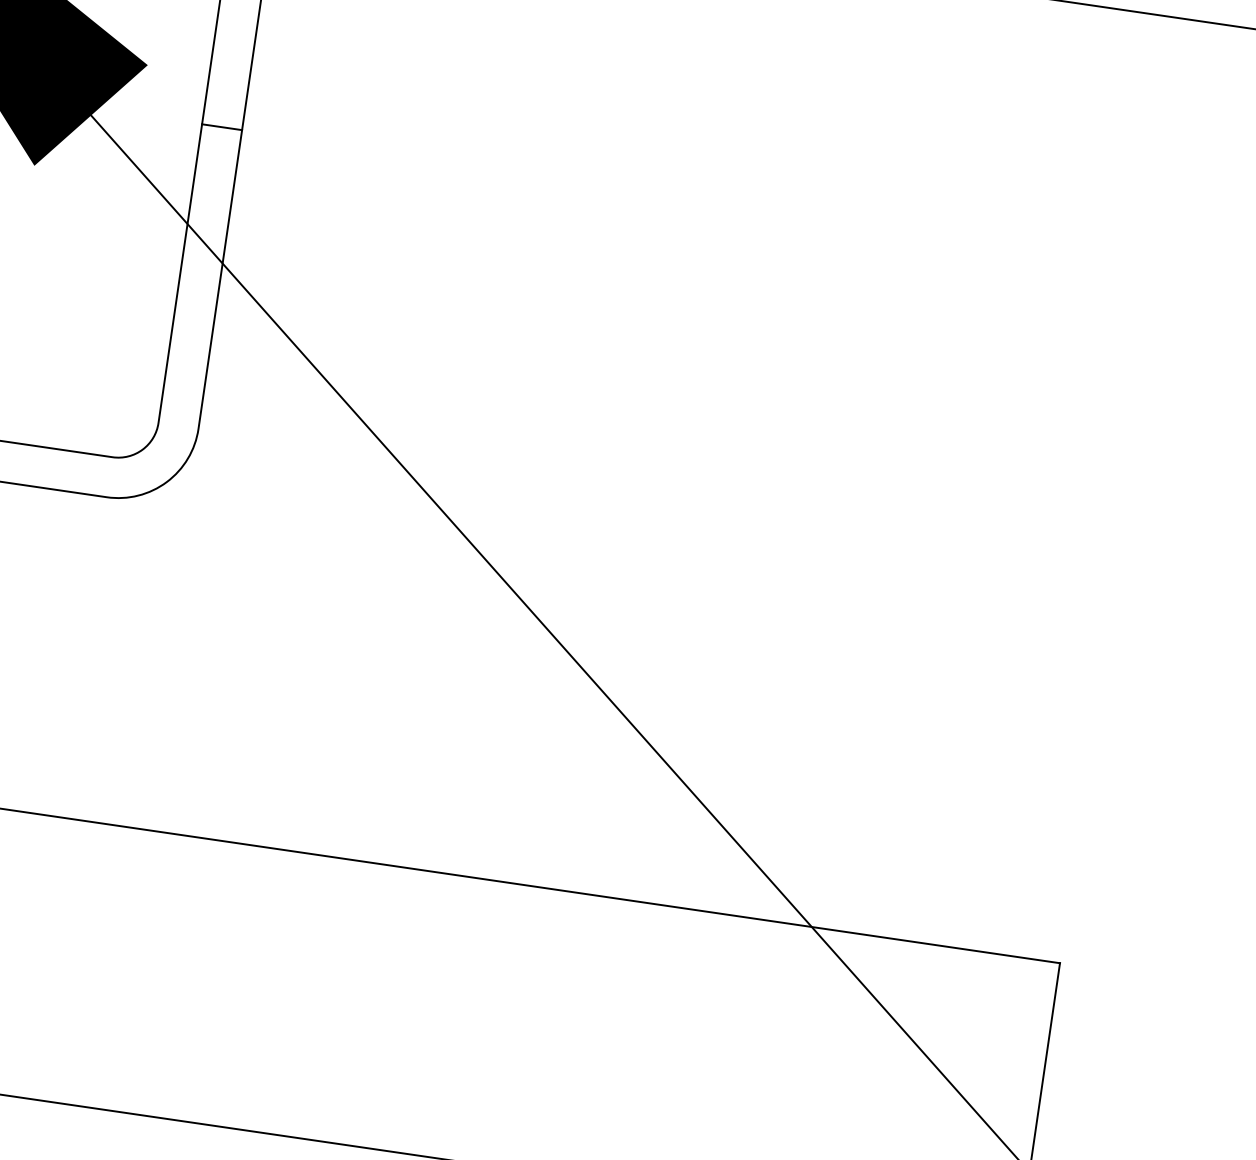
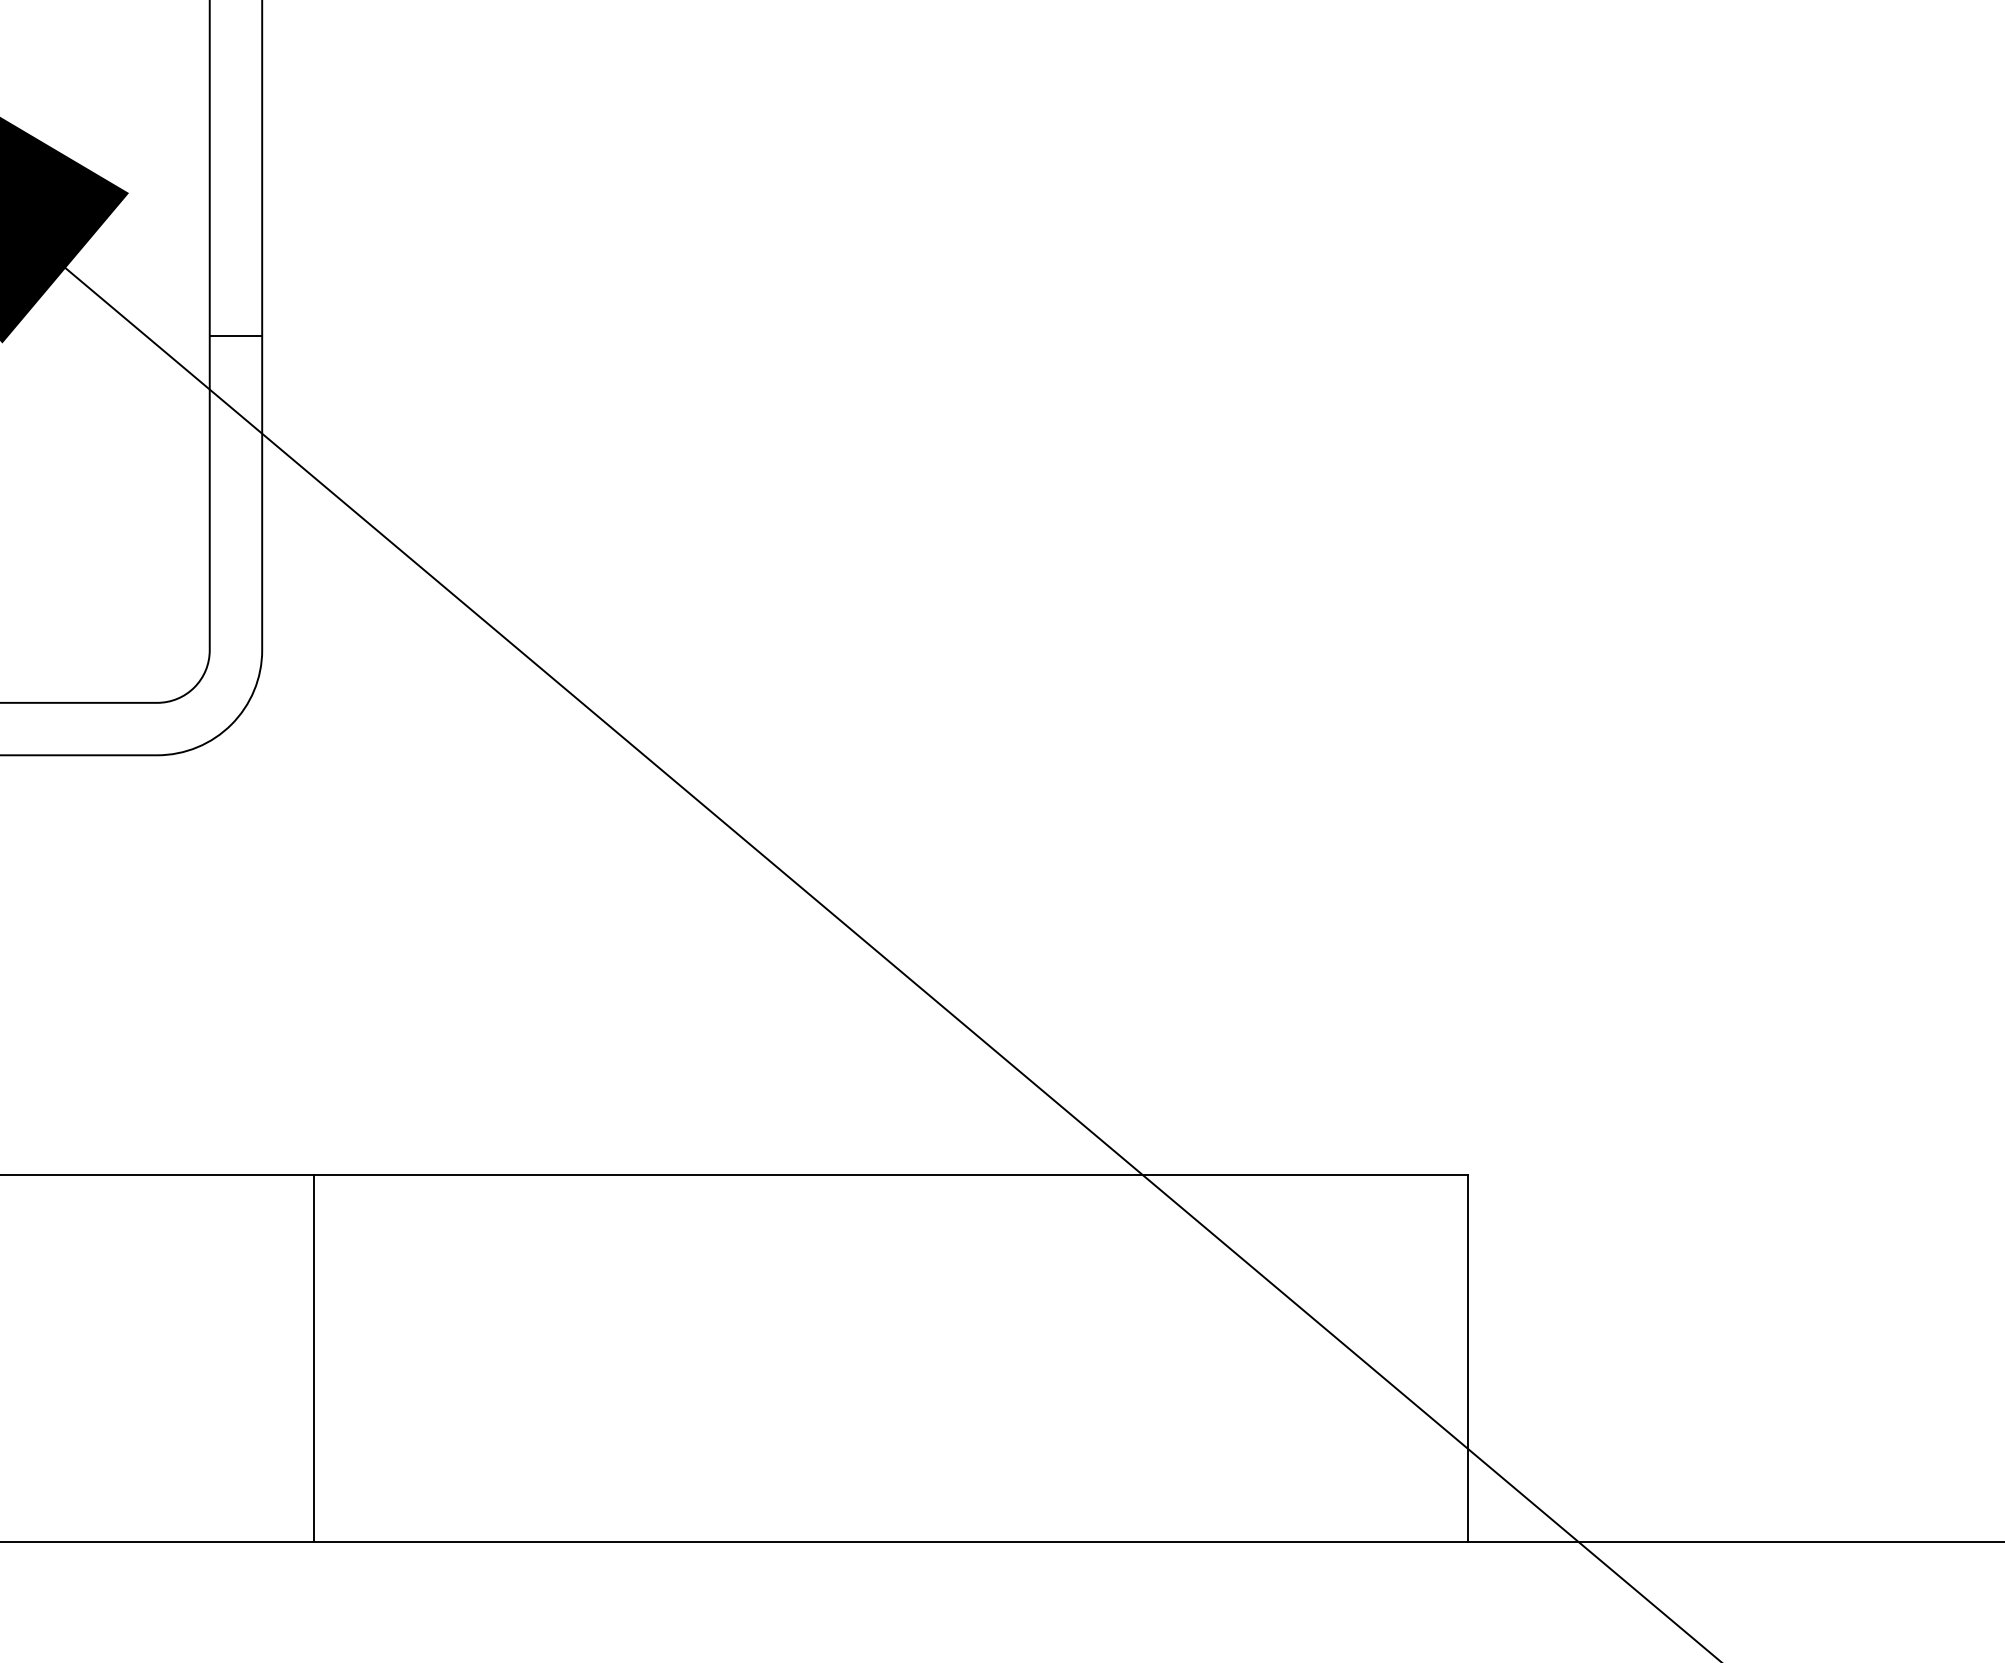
line: (221, 126) -> (235, 335), moved
line: (159, 974) -> (314, 1357), added

